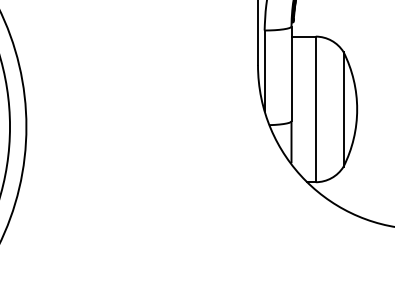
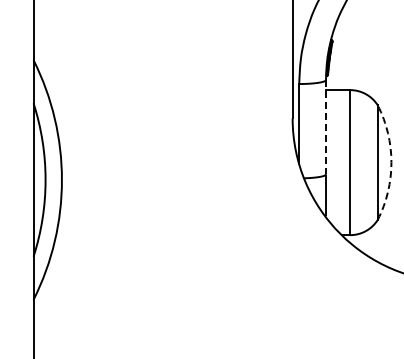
line: (291, 74) -> (326, 127), solid -> dashed
arc: (357, 109) -> (391, 162), solid -> dashed

